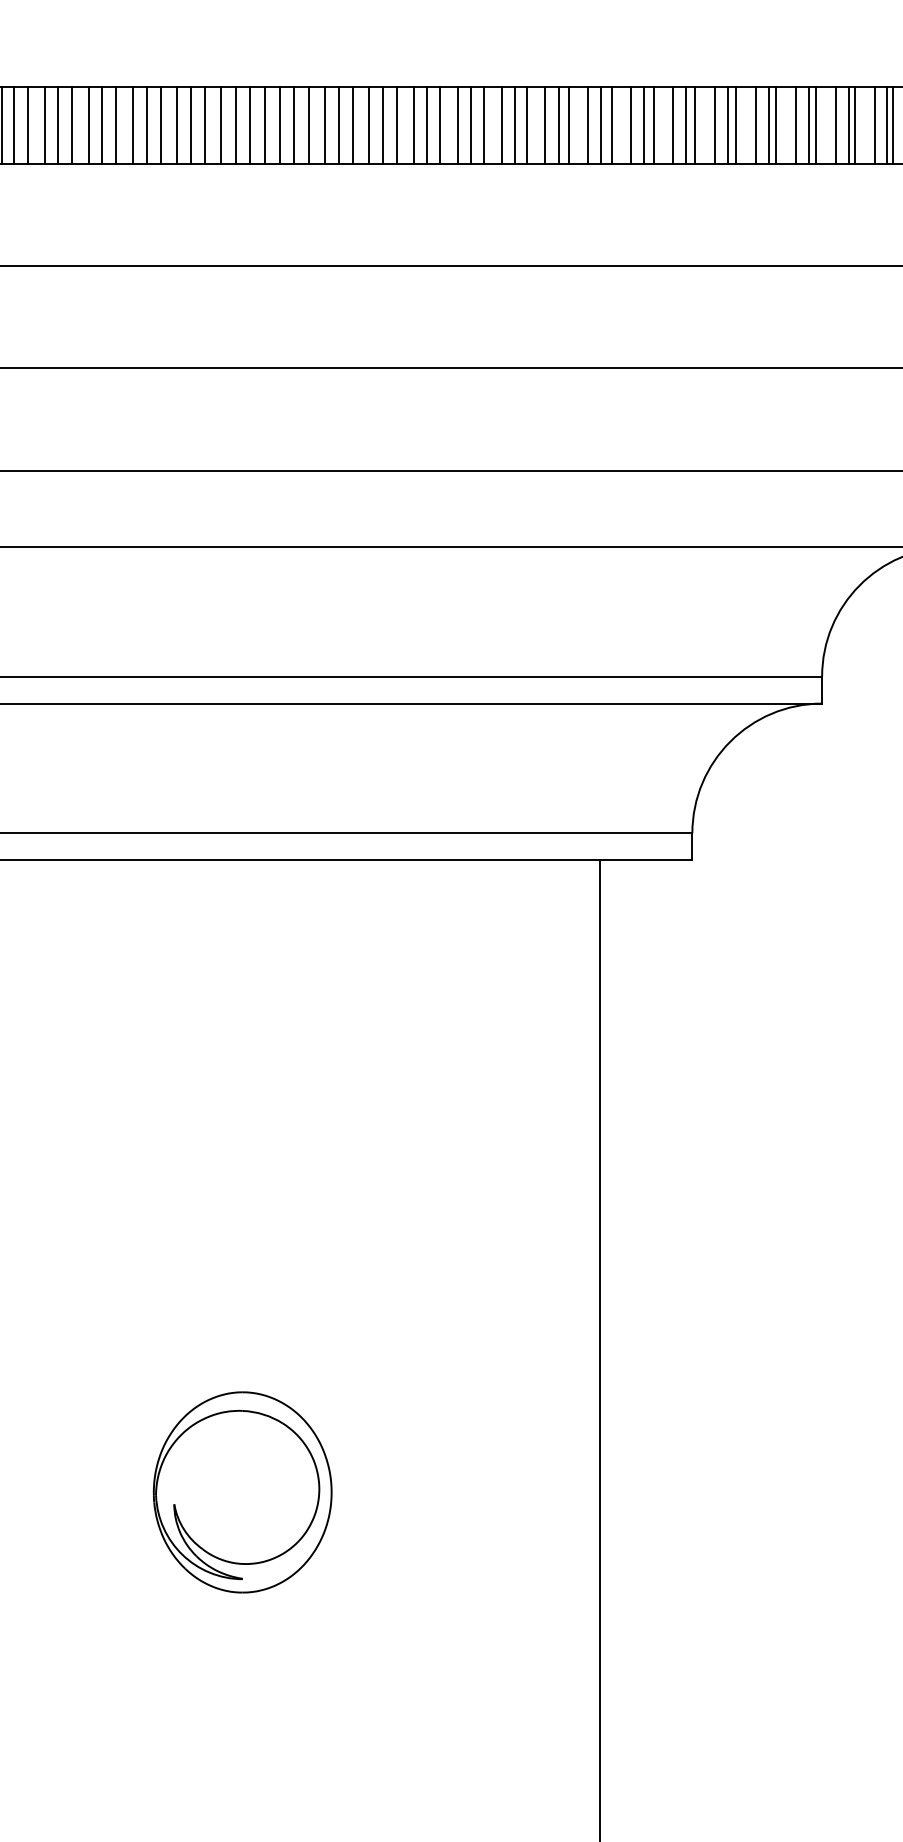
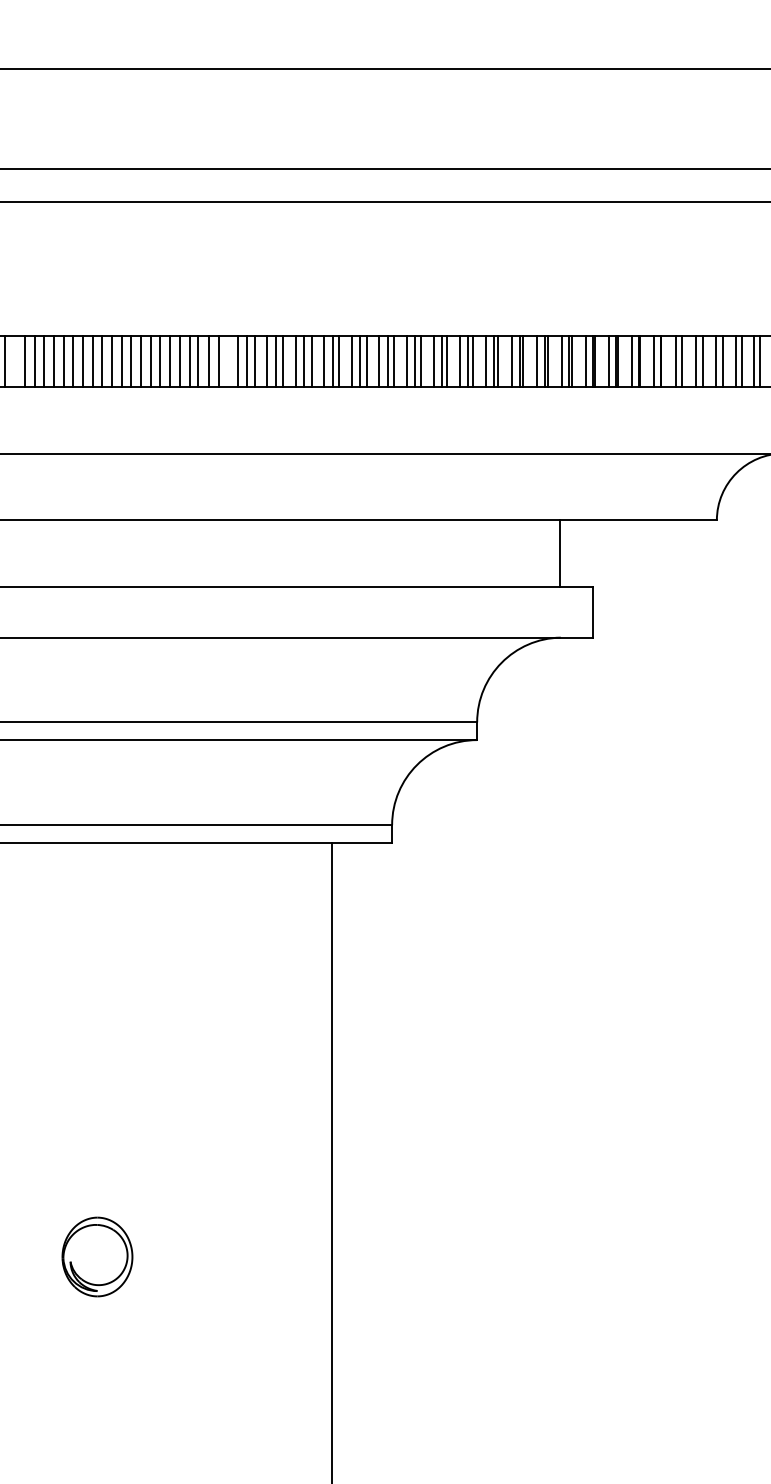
line: (116, 125) -> (14, 361), removed
line: (439, 125) -> (226, 361), removed
part: (242, 1491) -> (97, 1256), size x0.6

